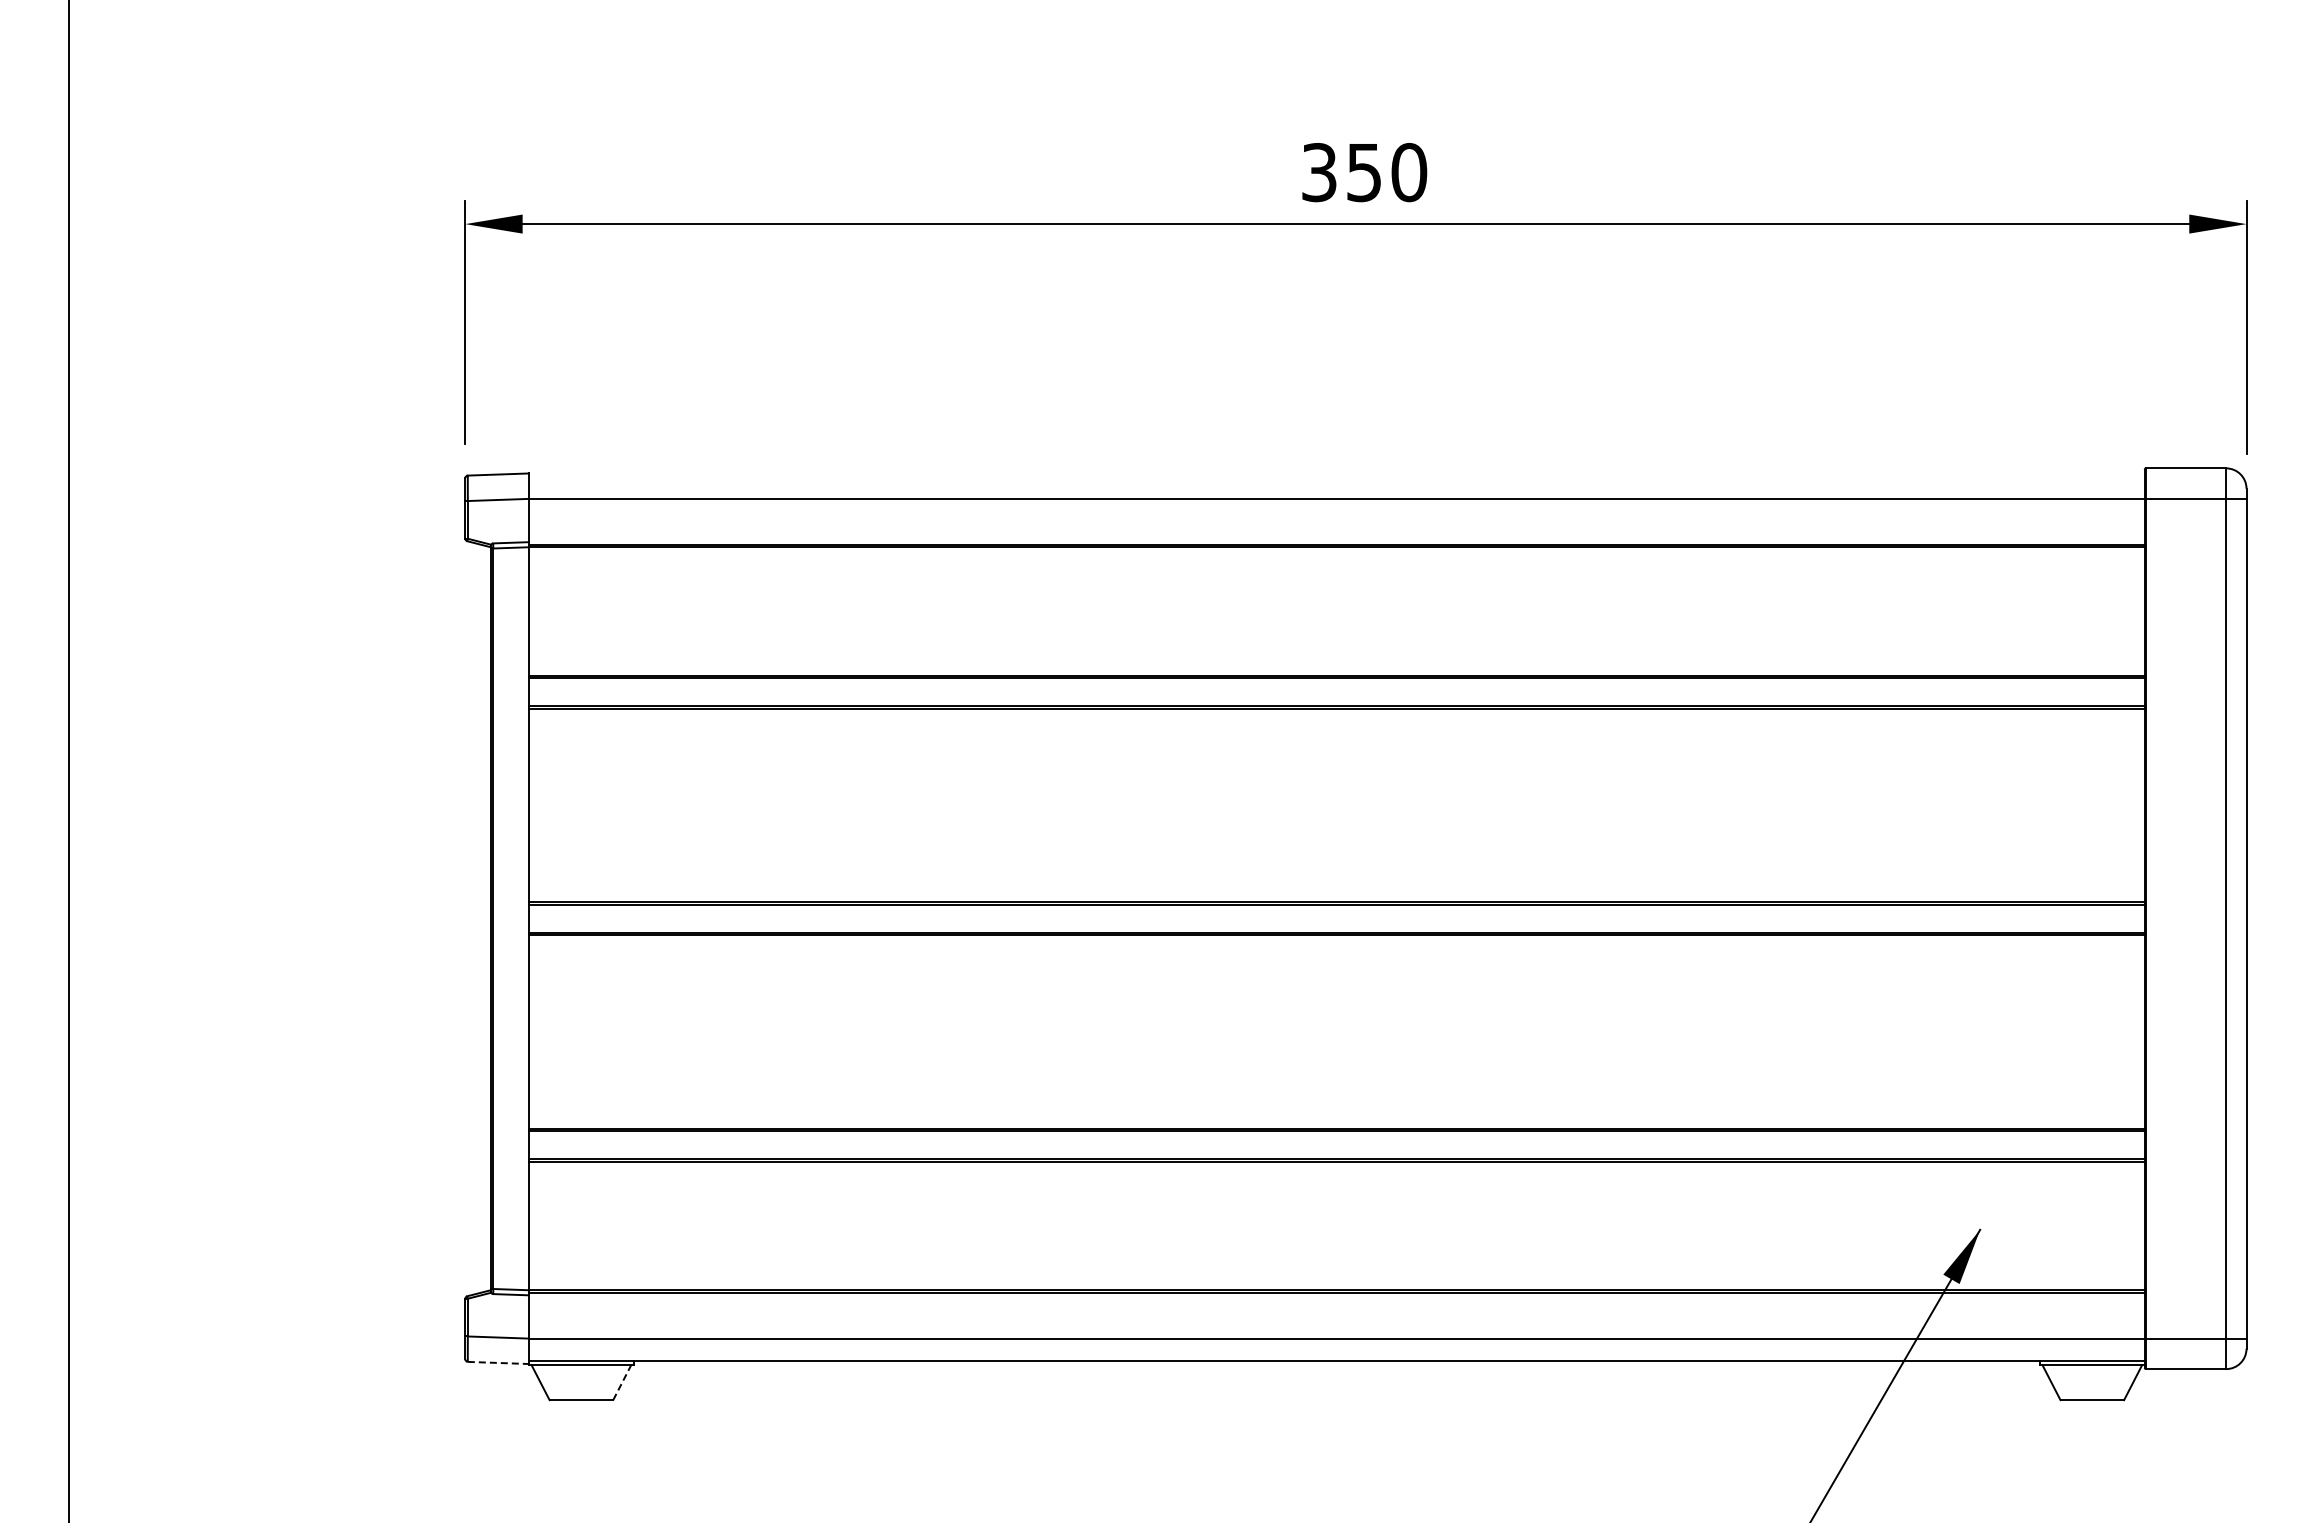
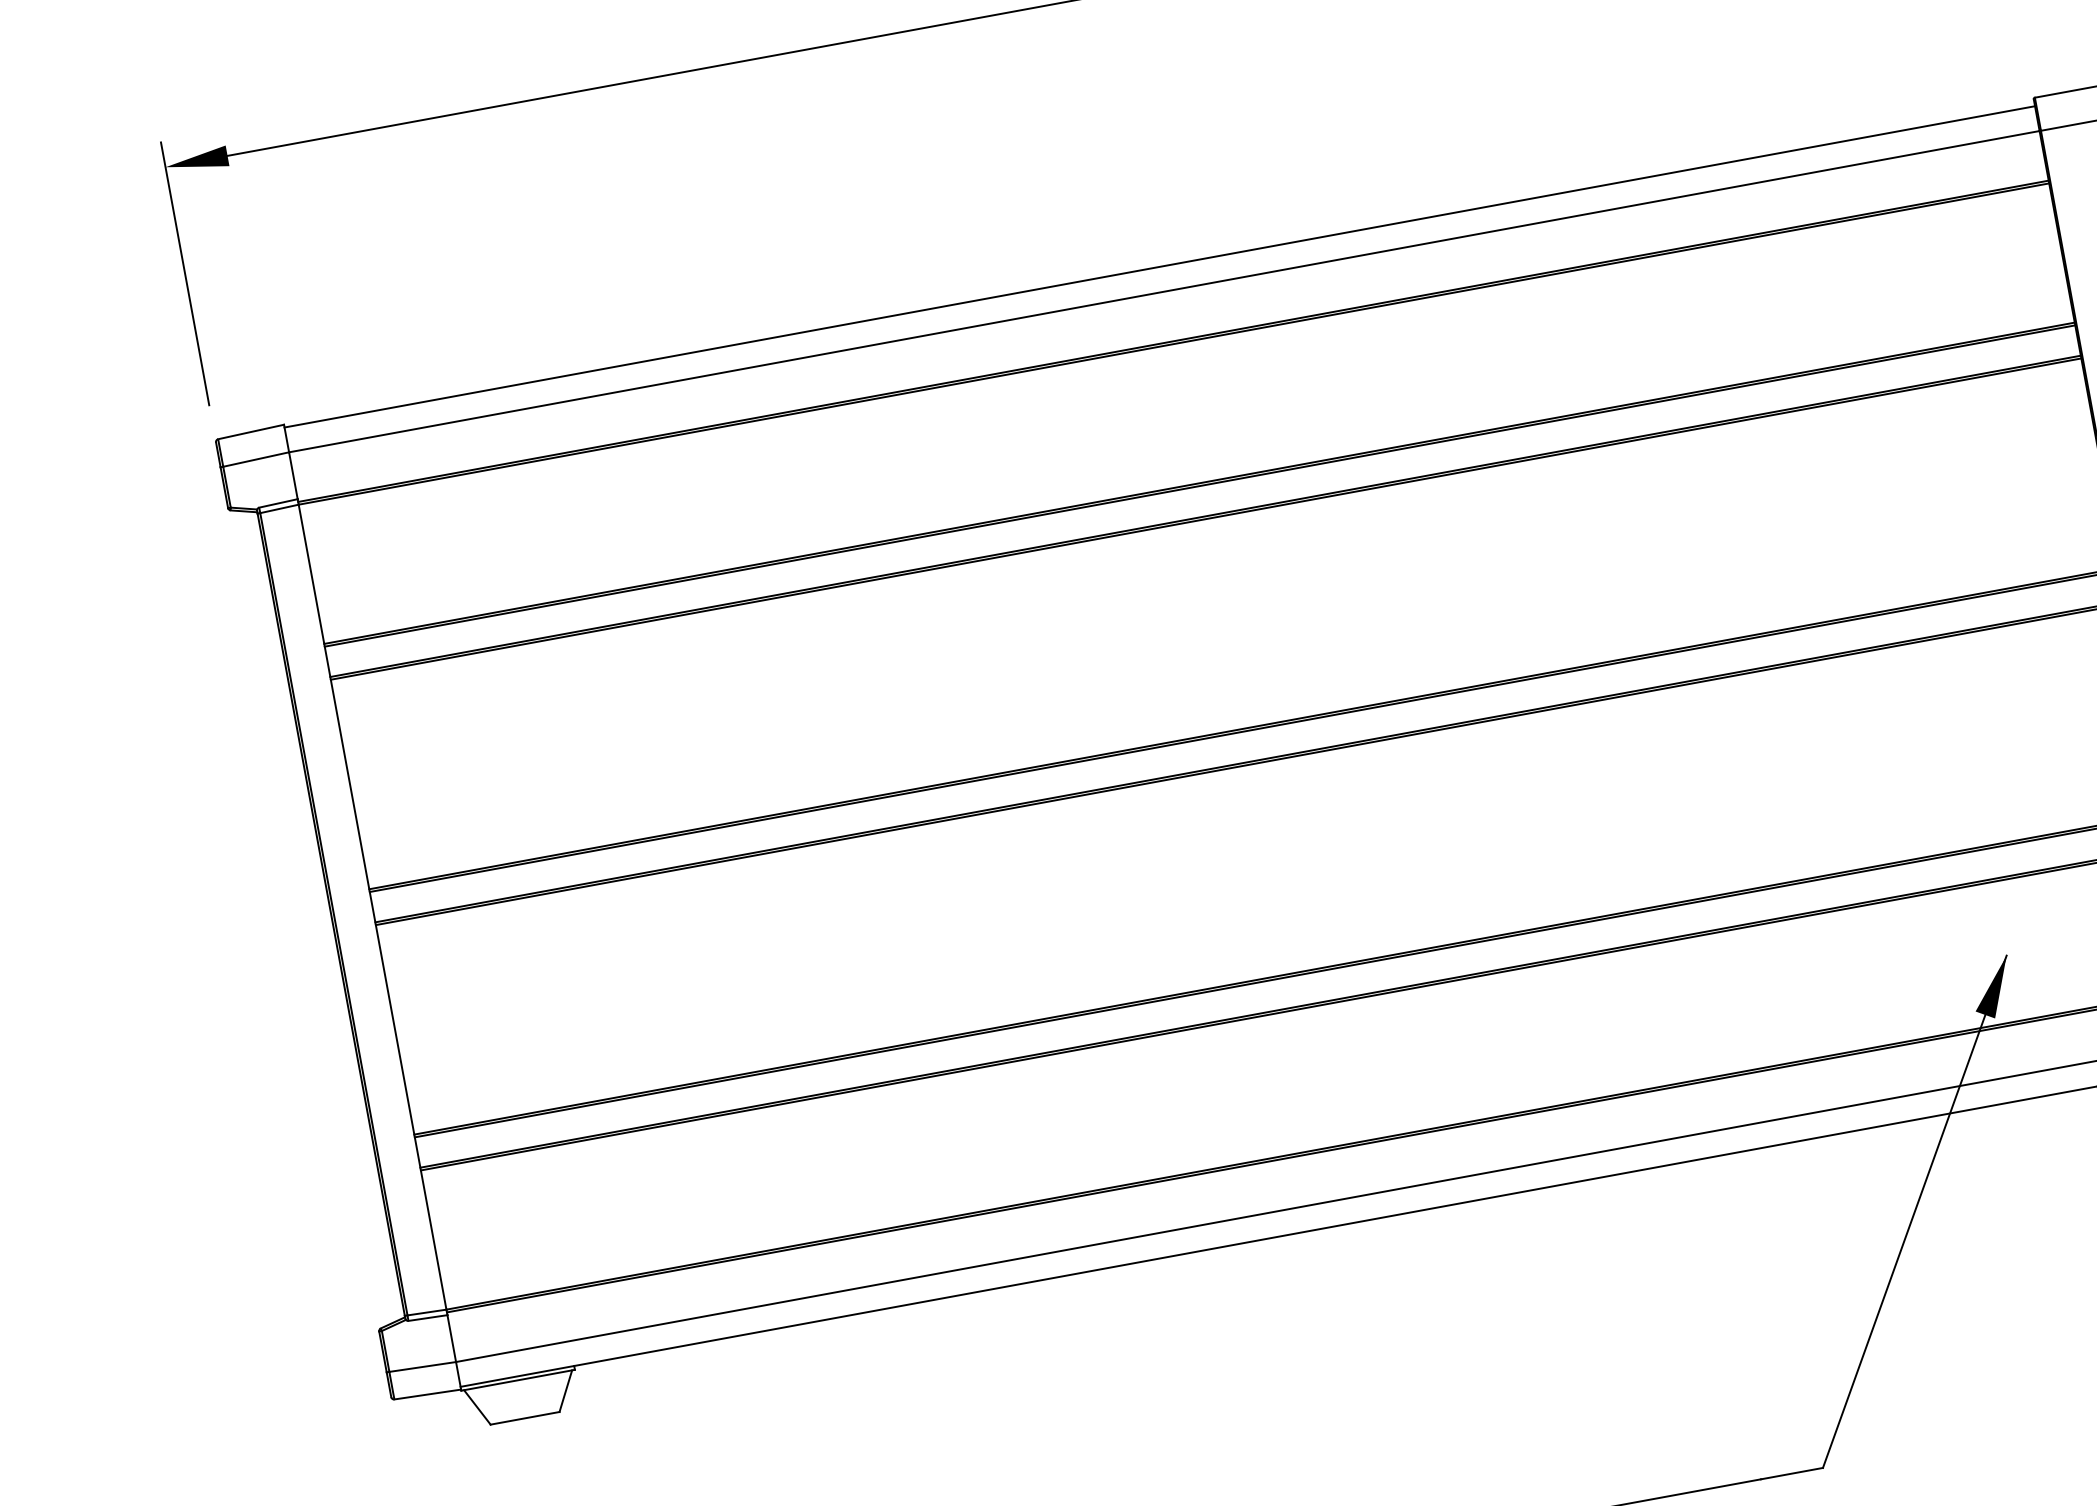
line: (1336, 476) -> (1159, 267), added
line: (498, 1362) -> (427, 1394), dashed -> solid
line: (622, 1382) -> (566, 1391), dashed -> solid

